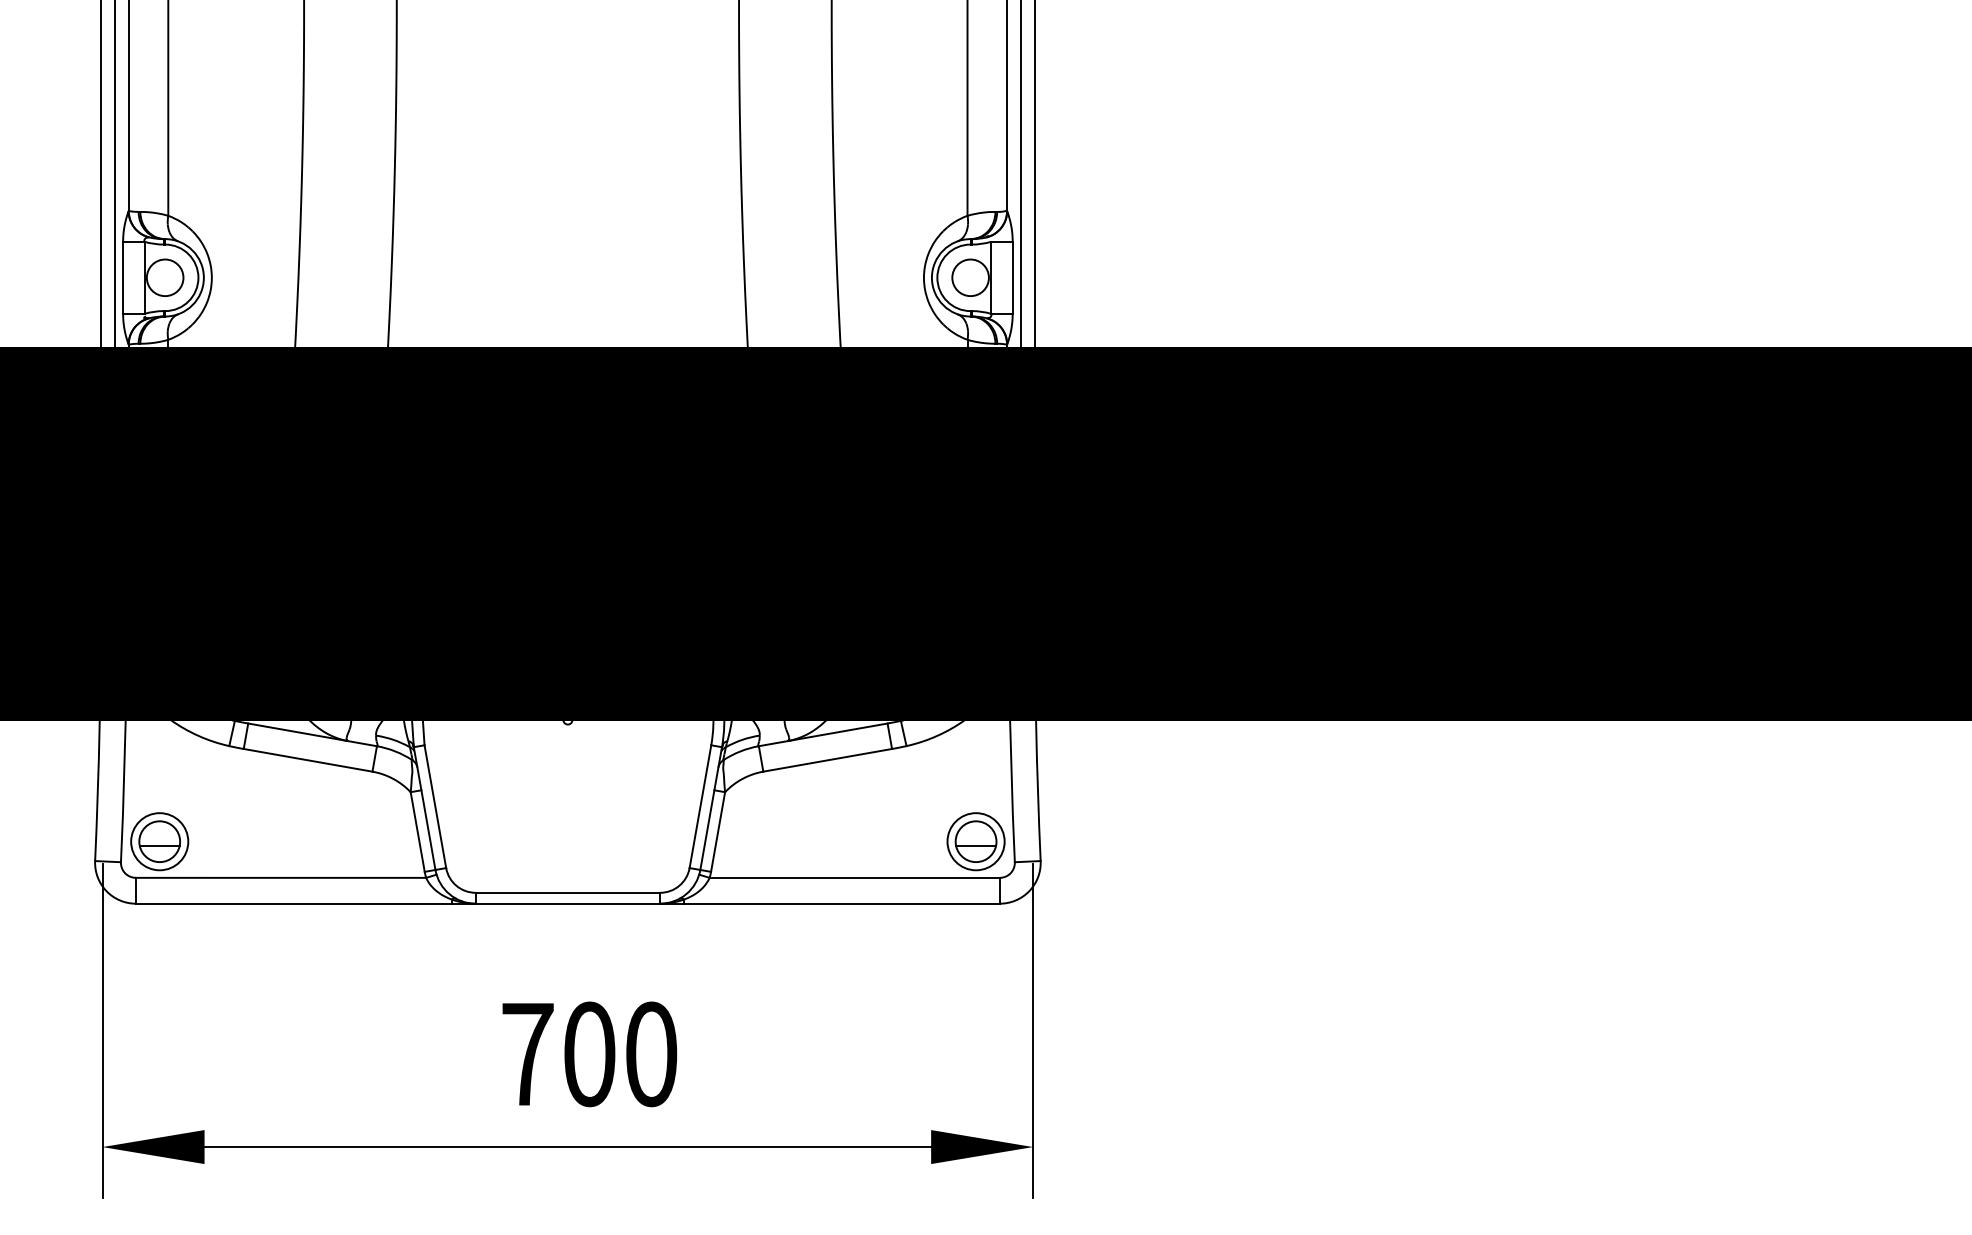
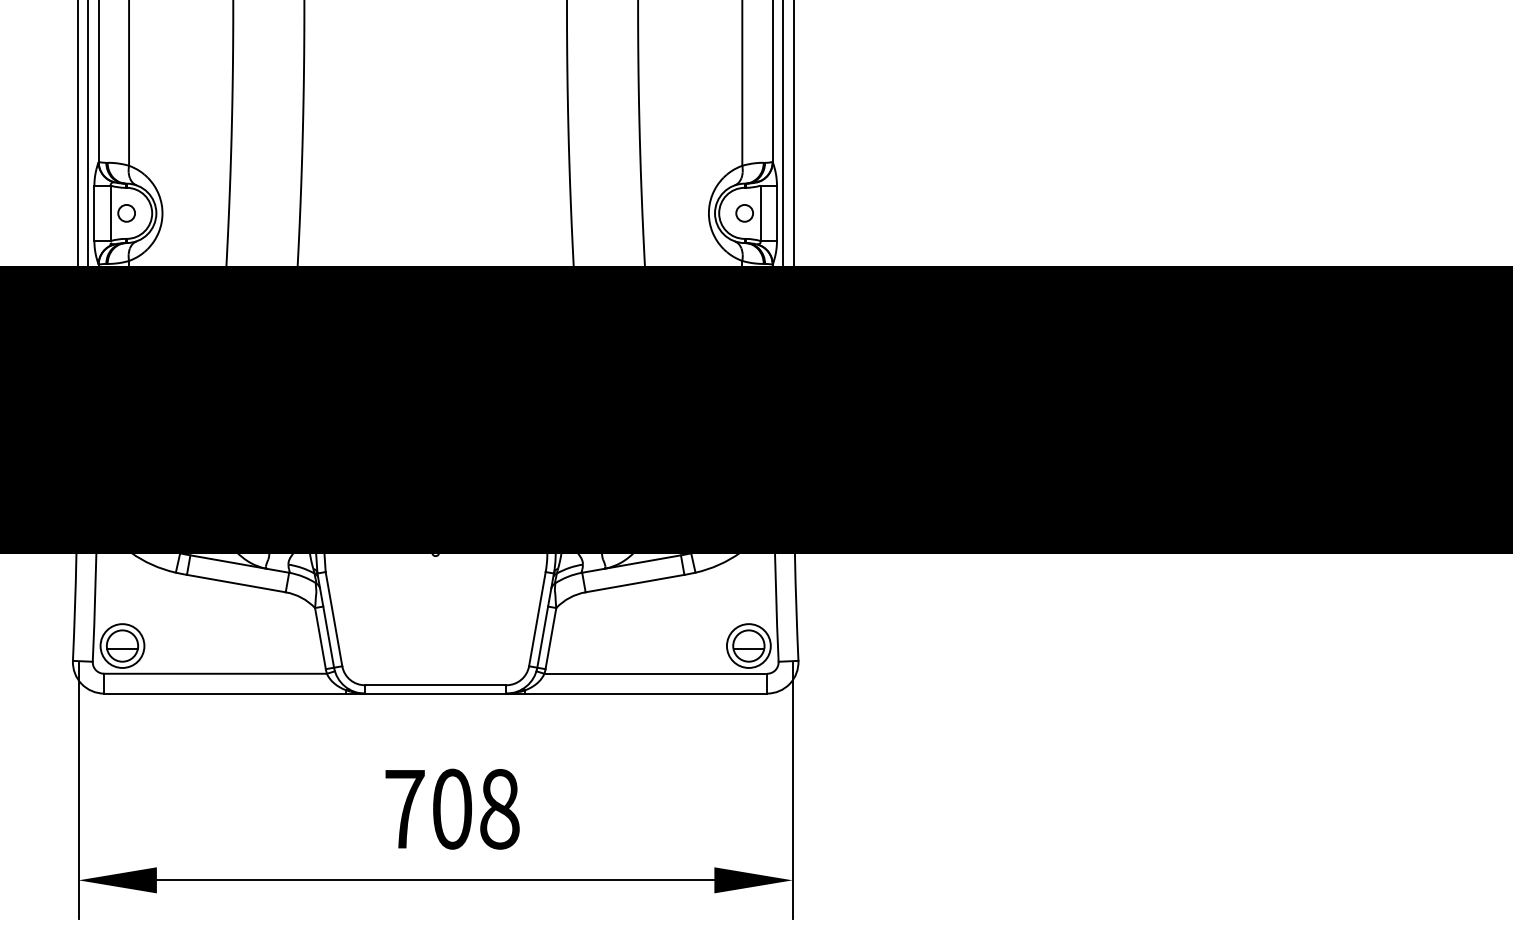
circle: (164, 277) -> (126, 213), size x0.6
circle: (970, 277) -> (744, 213), size x0.6
text: (651, 1054) -> (499, 809), 700 -> 708

